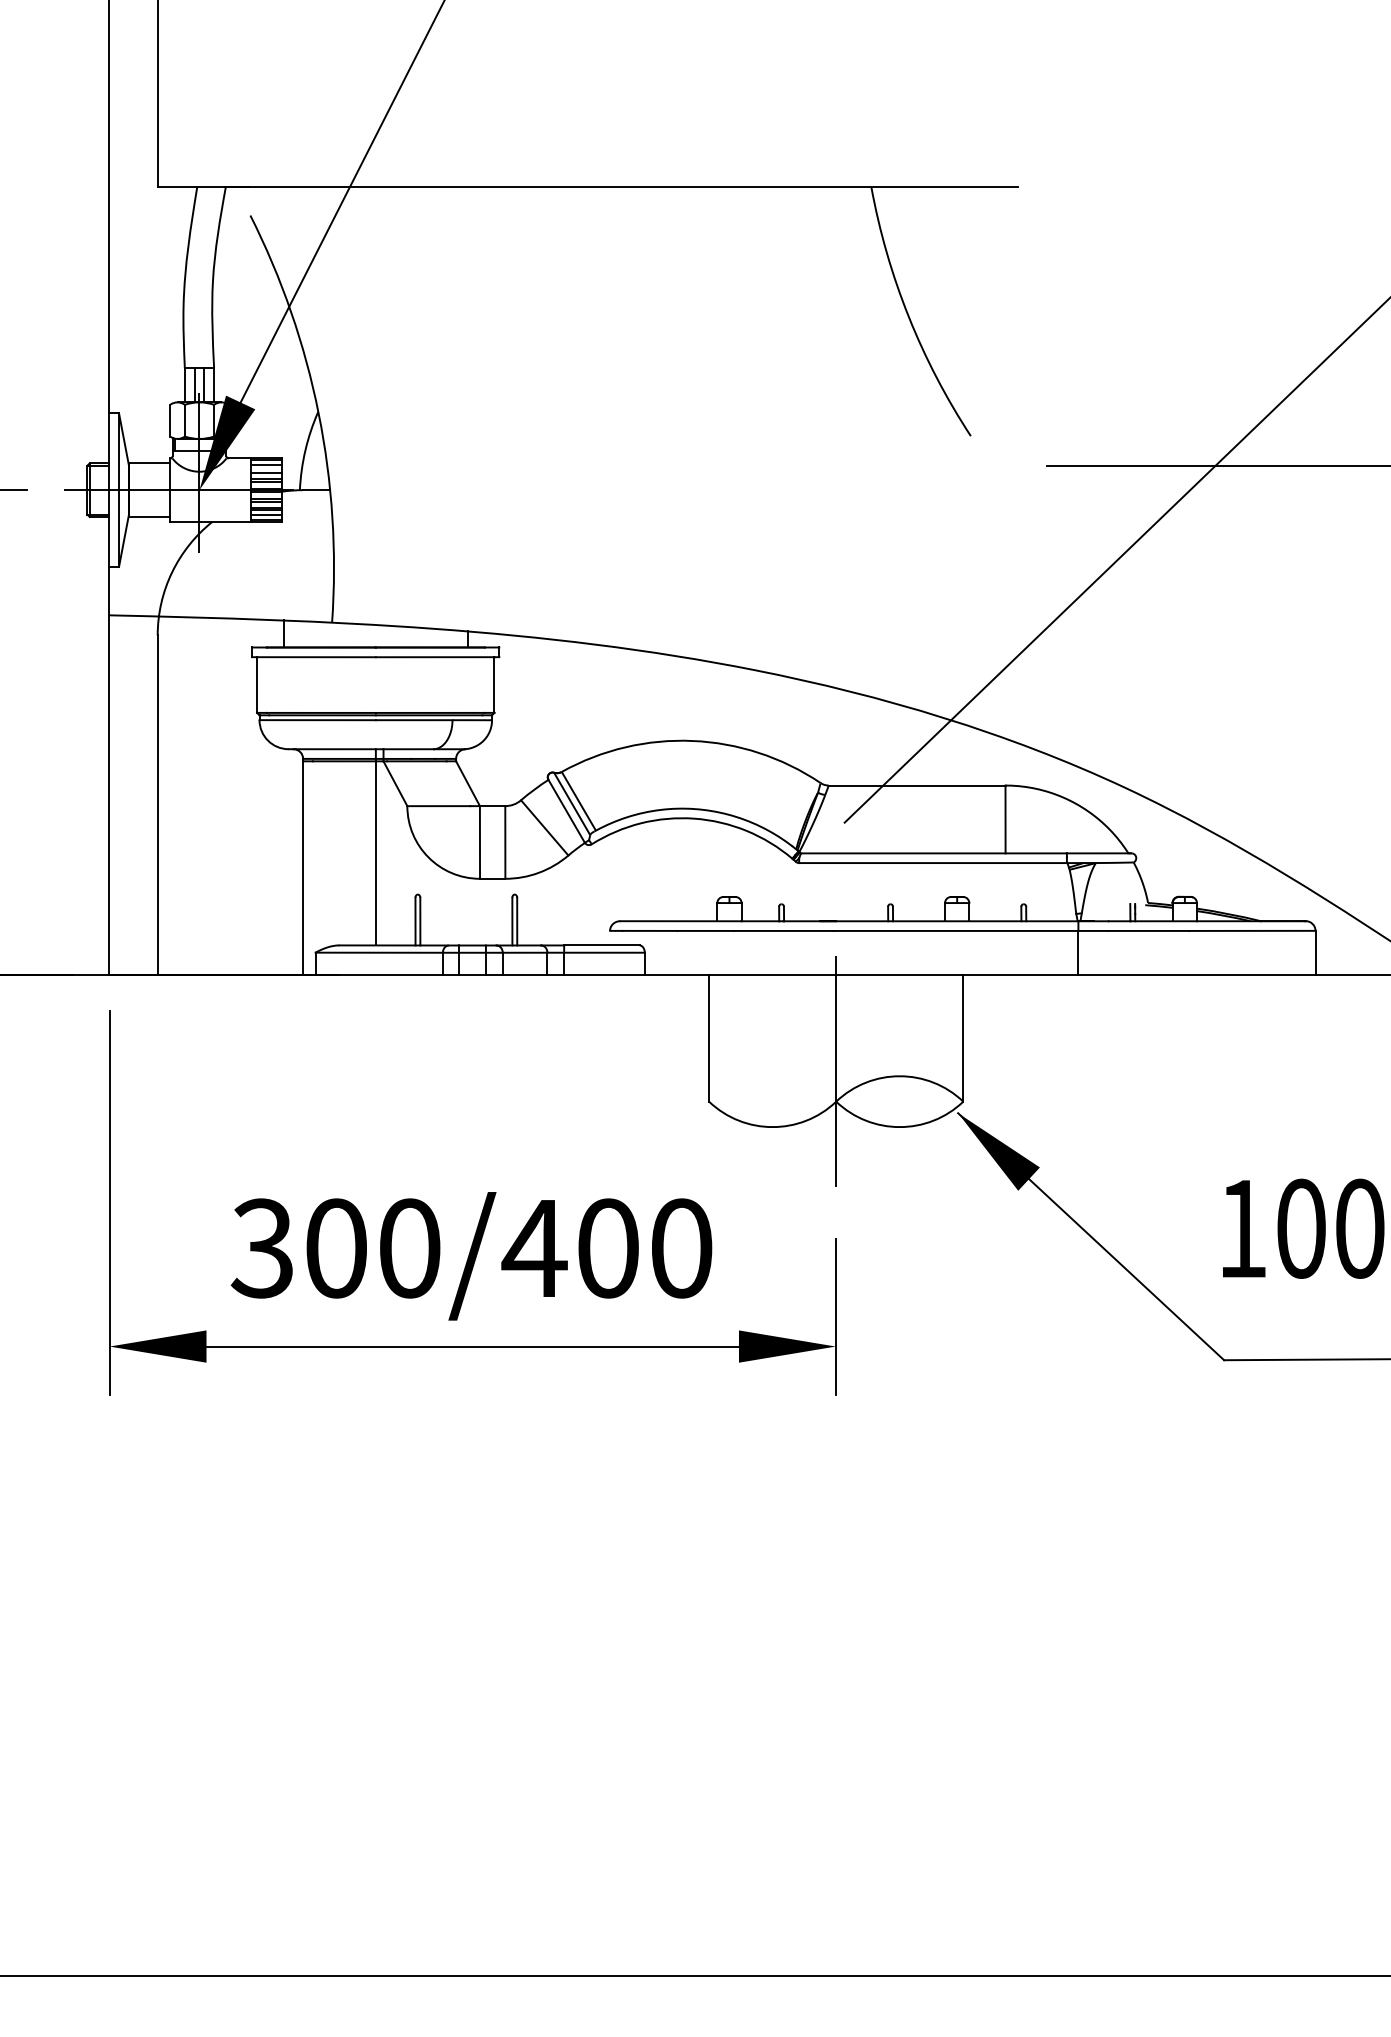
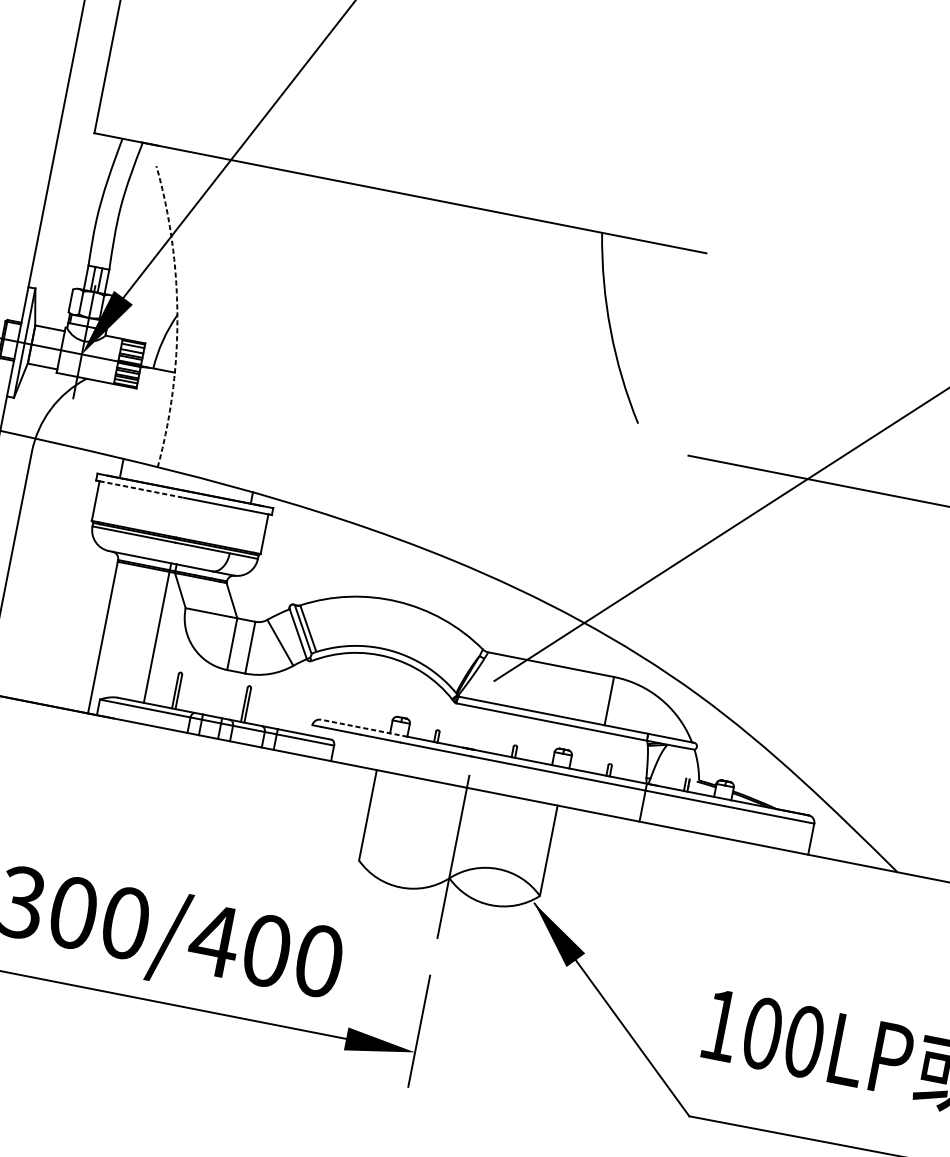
arc: (318, 413) -> (177, 316), solid -> dashed
line: (317, 657) -> (142, 489), solid -> dashed
line: (680, 921) -> (363, 728), solid -> dashed

